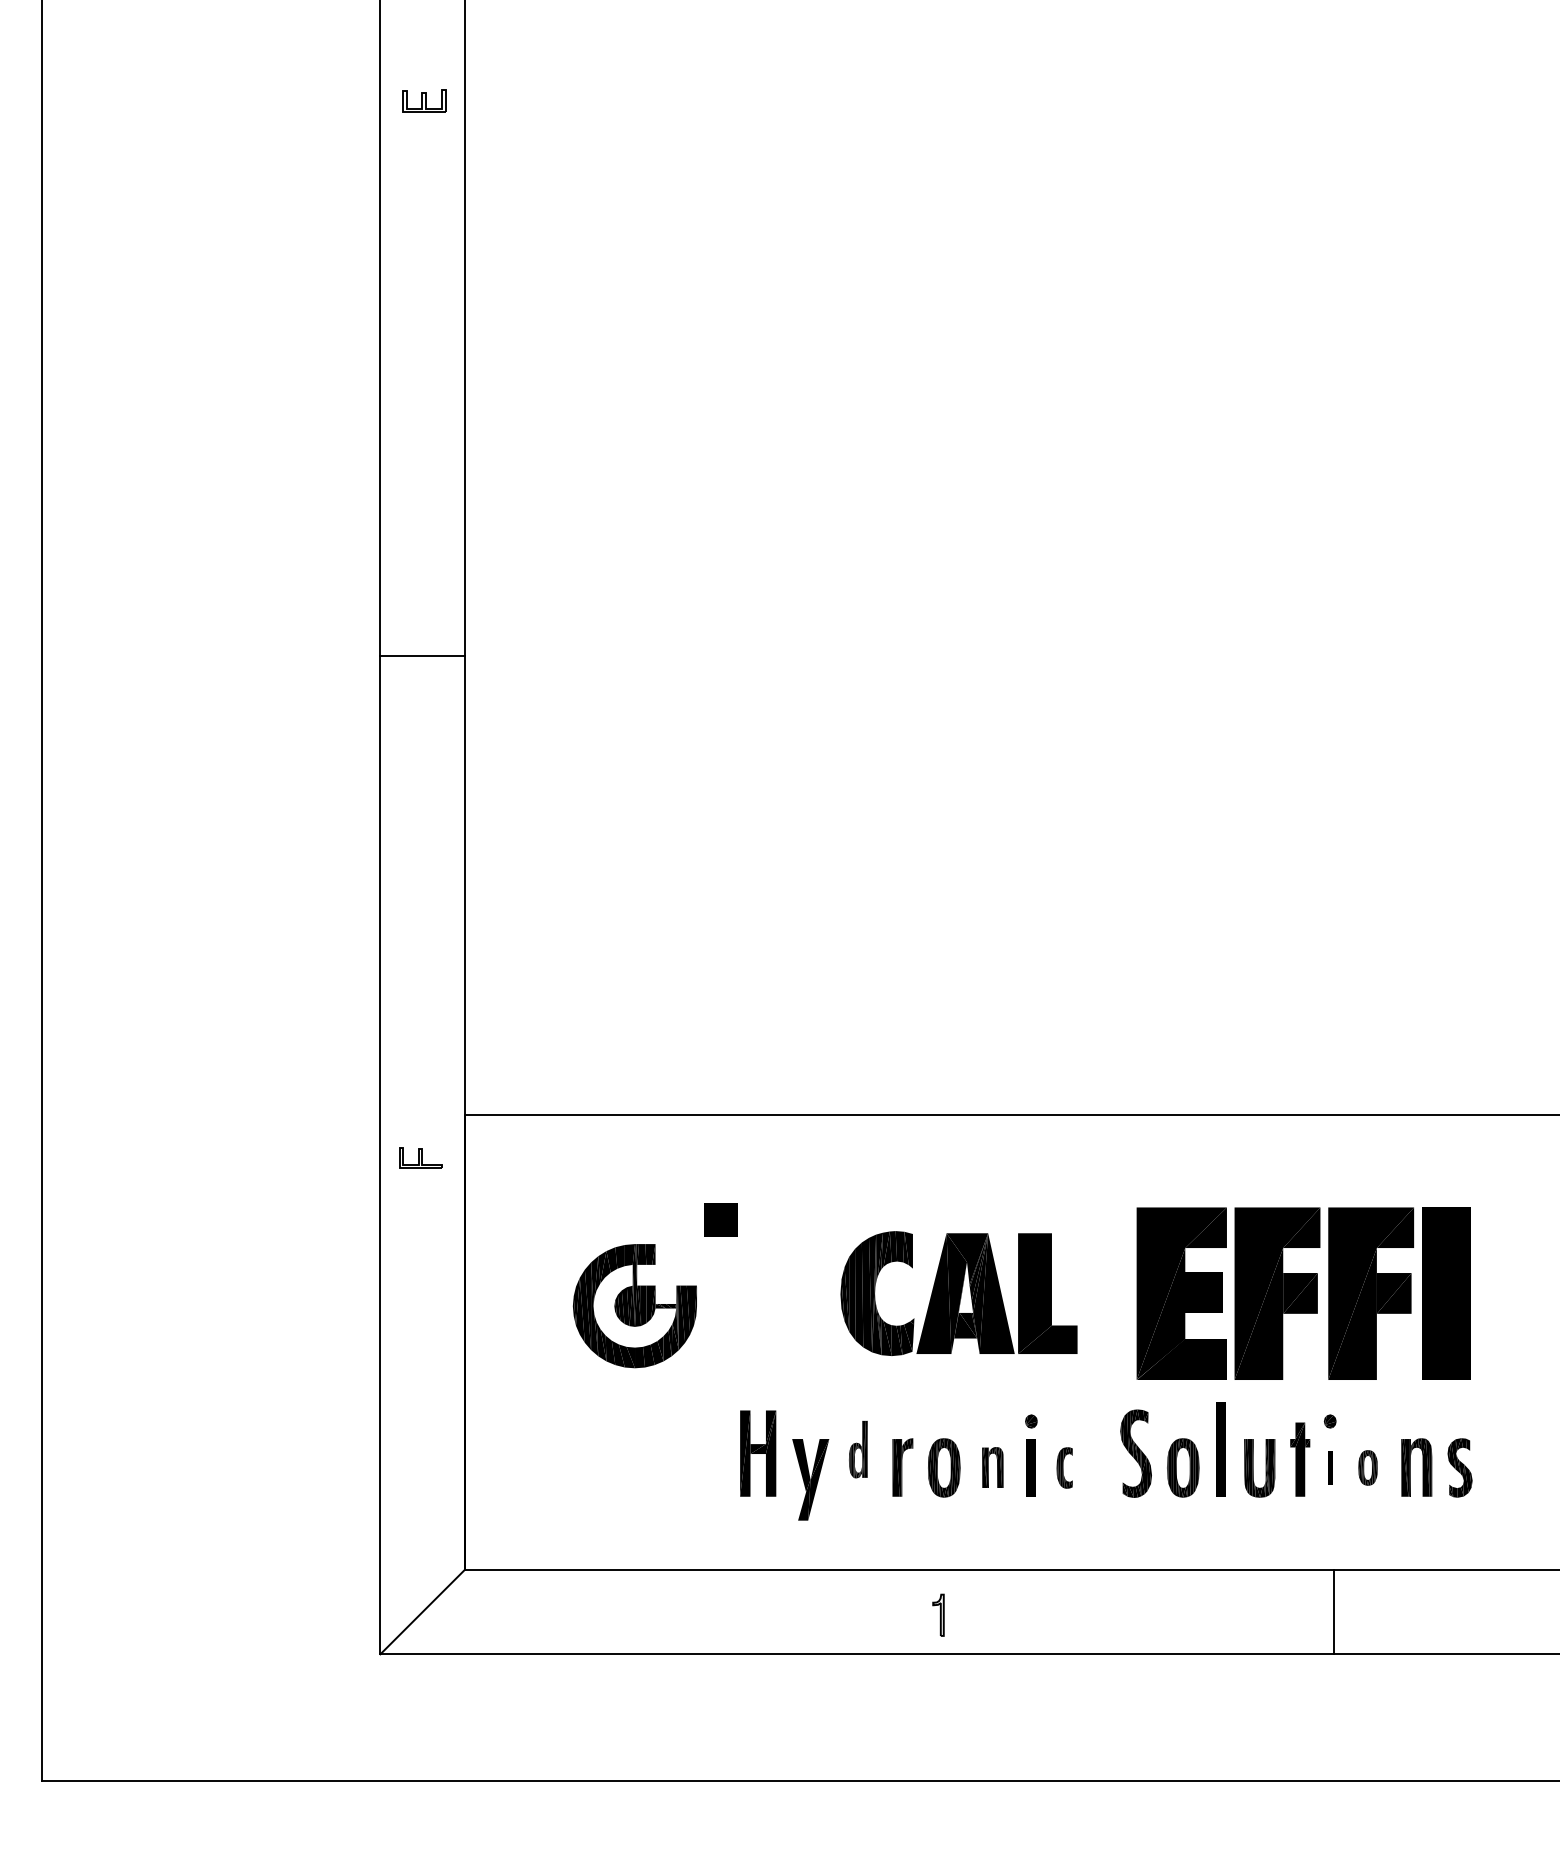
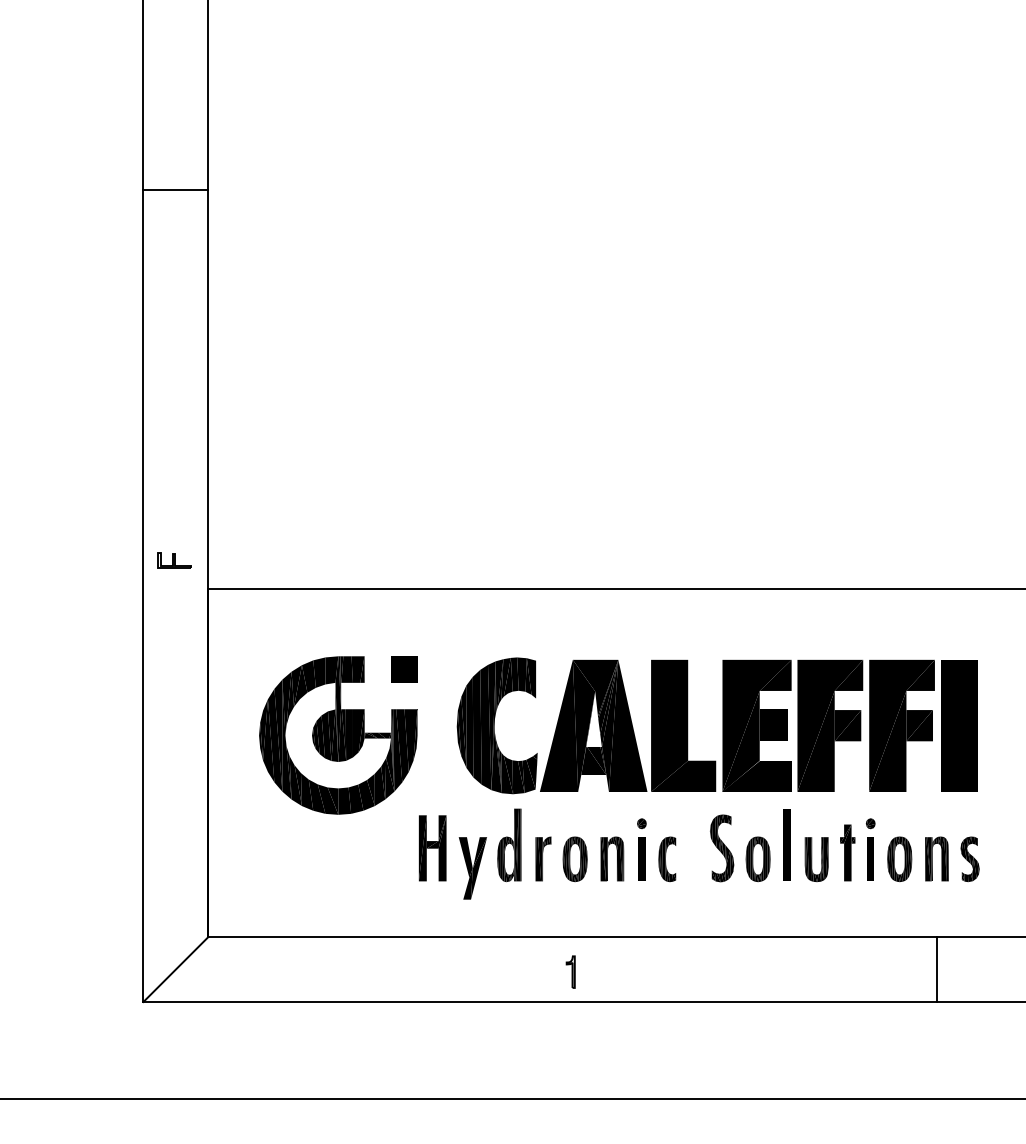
line: (422, 656) -> (175, 189), moved
part: (420, 1157) -> (174, 560), moved
part: (958, 1293) -> (586, 725), size x1.43
part: (634, 1305) -> (337, 734), size x1.67
part: (858, 1449) -> (509, 845), size x1.67
part: (992, 1467) -> (612, 858), size x1.43
part: (1064, 1467) -> (667, 858), size x1.43
part: (1330, 1467) -> (870, 858), size x1.67
part: (1367, 1467) -> (899, 858), size x1.67
line: (1333, 1611) -> (936, 969), moved

